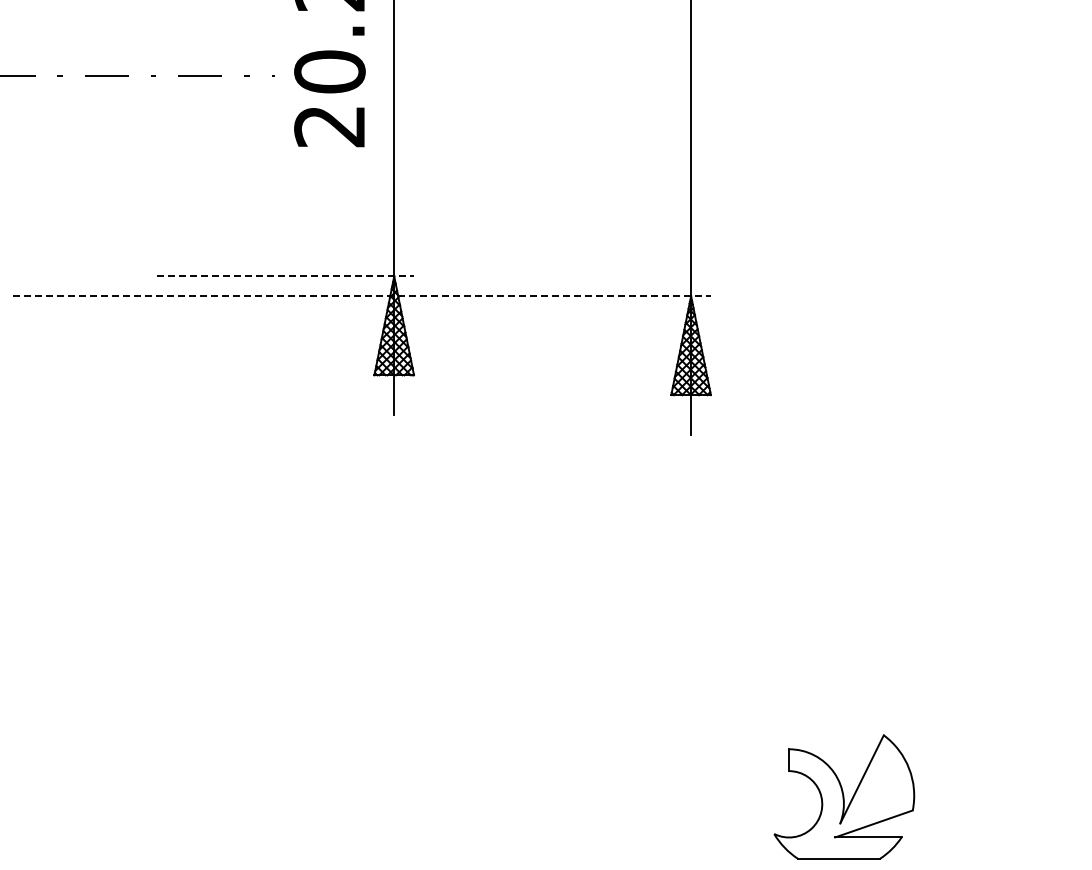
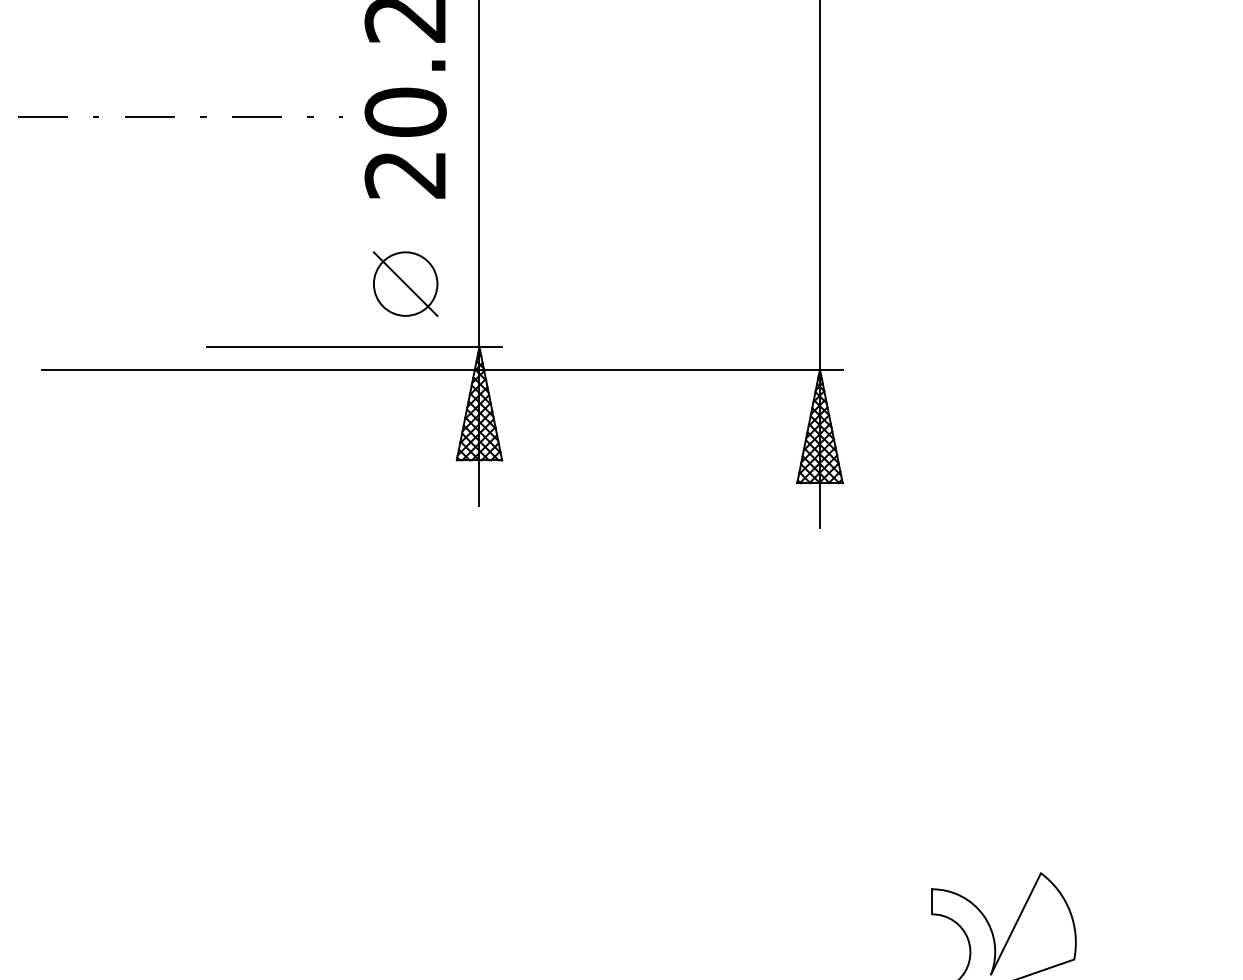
part: (329, 221) -> (405, 283), added
line: (285, 276) -> (354, 347), dashed -> solid
line: (361, 296) -> (441, 369), dashed -> solid

